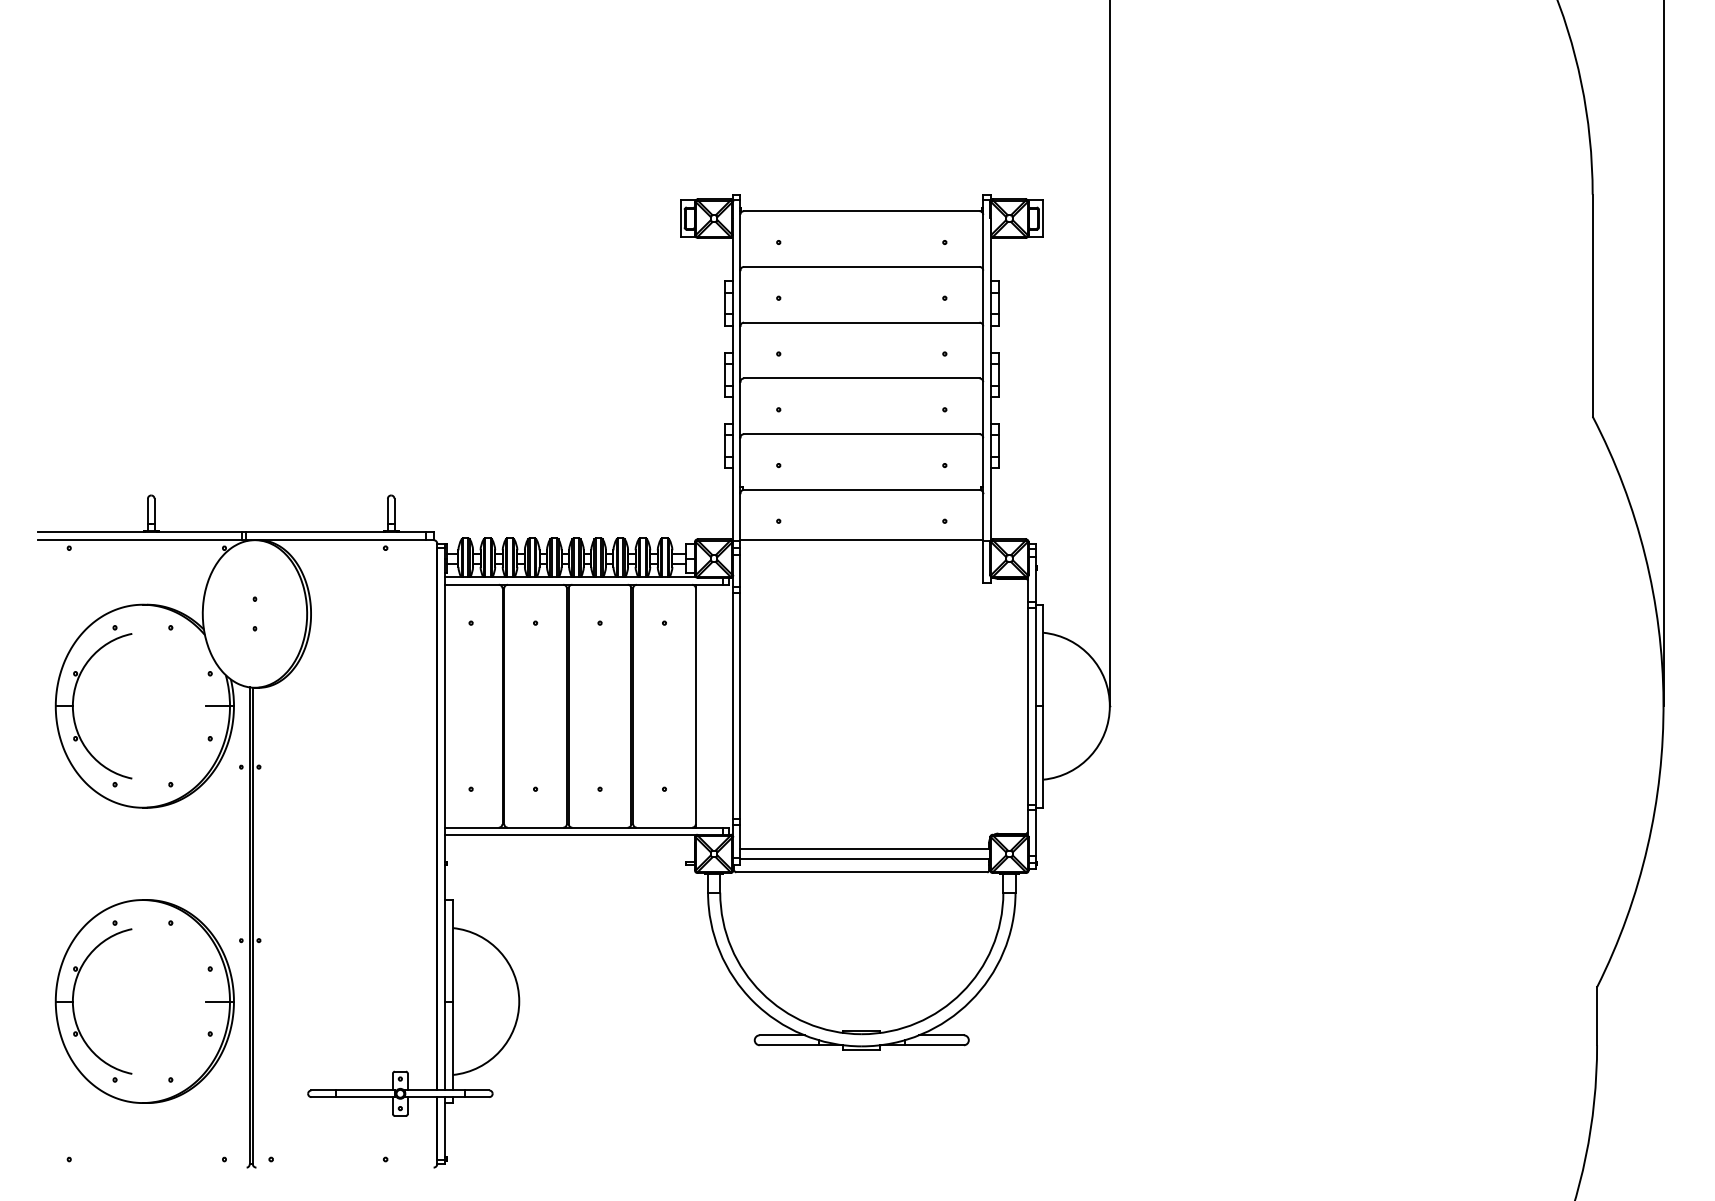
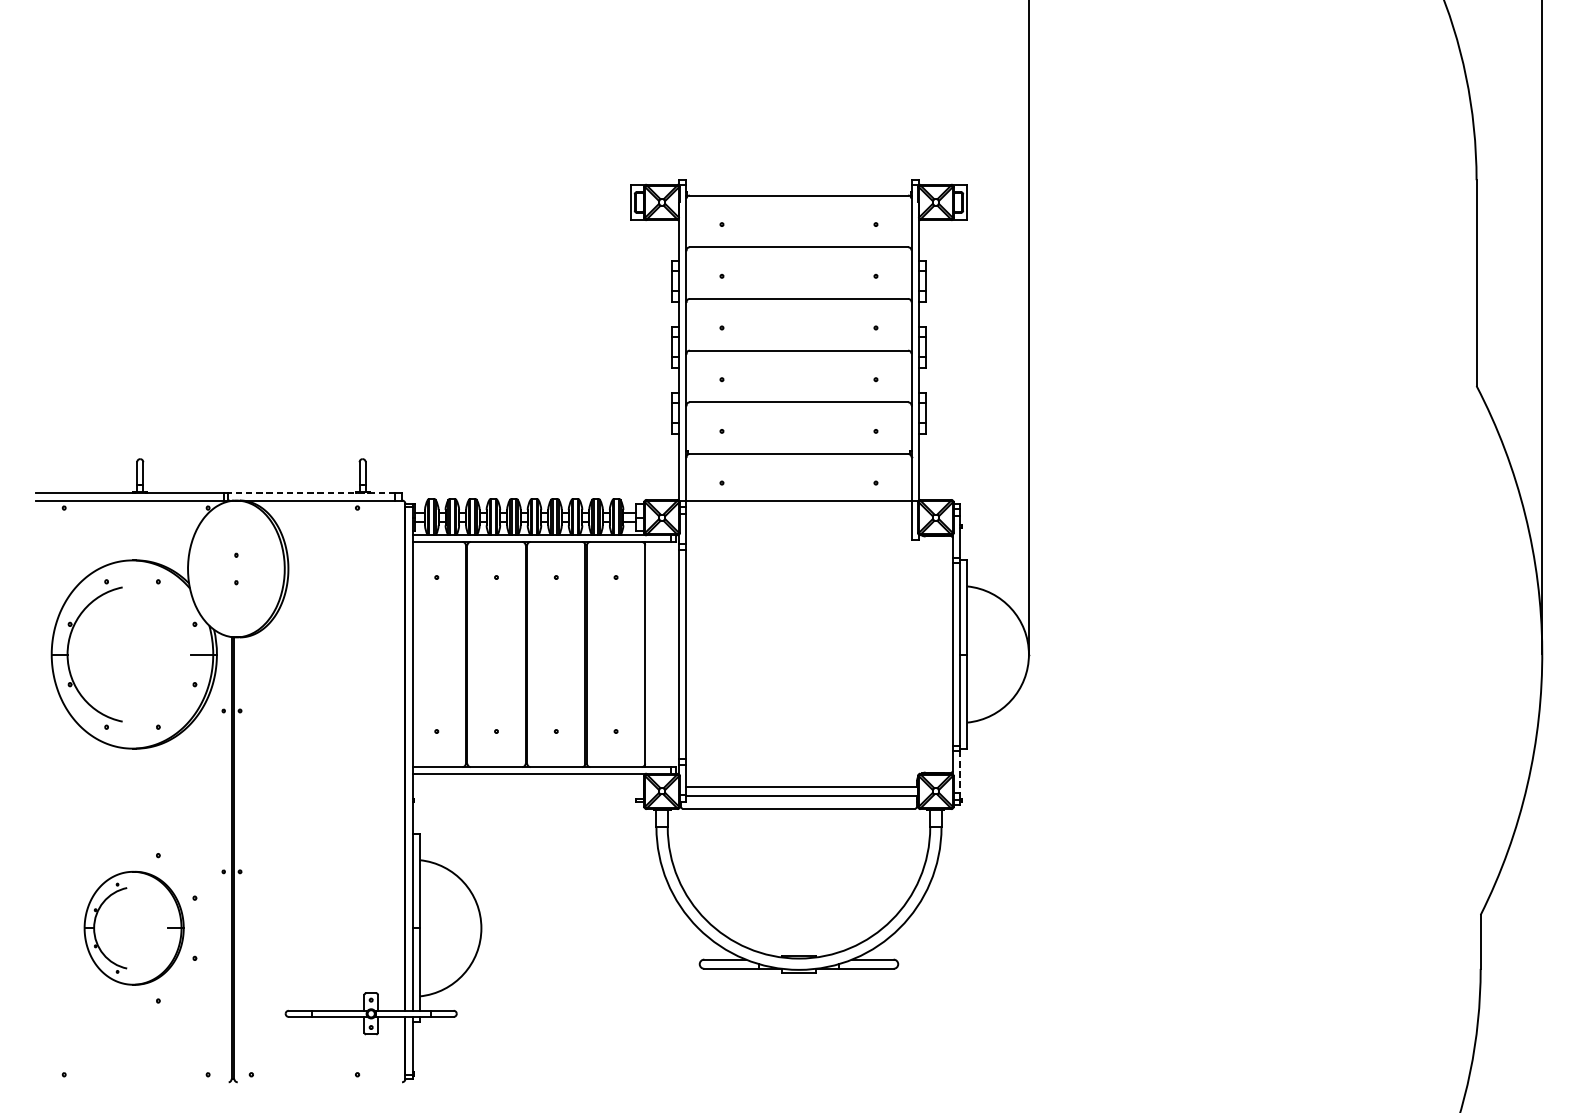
line: (335, 532) -> (311, 493), solid -> dashed
line: (1035, 832) -> (960, 771), solid -> dashed
part: (144, 1001) -> (133, 928), size x0.6

